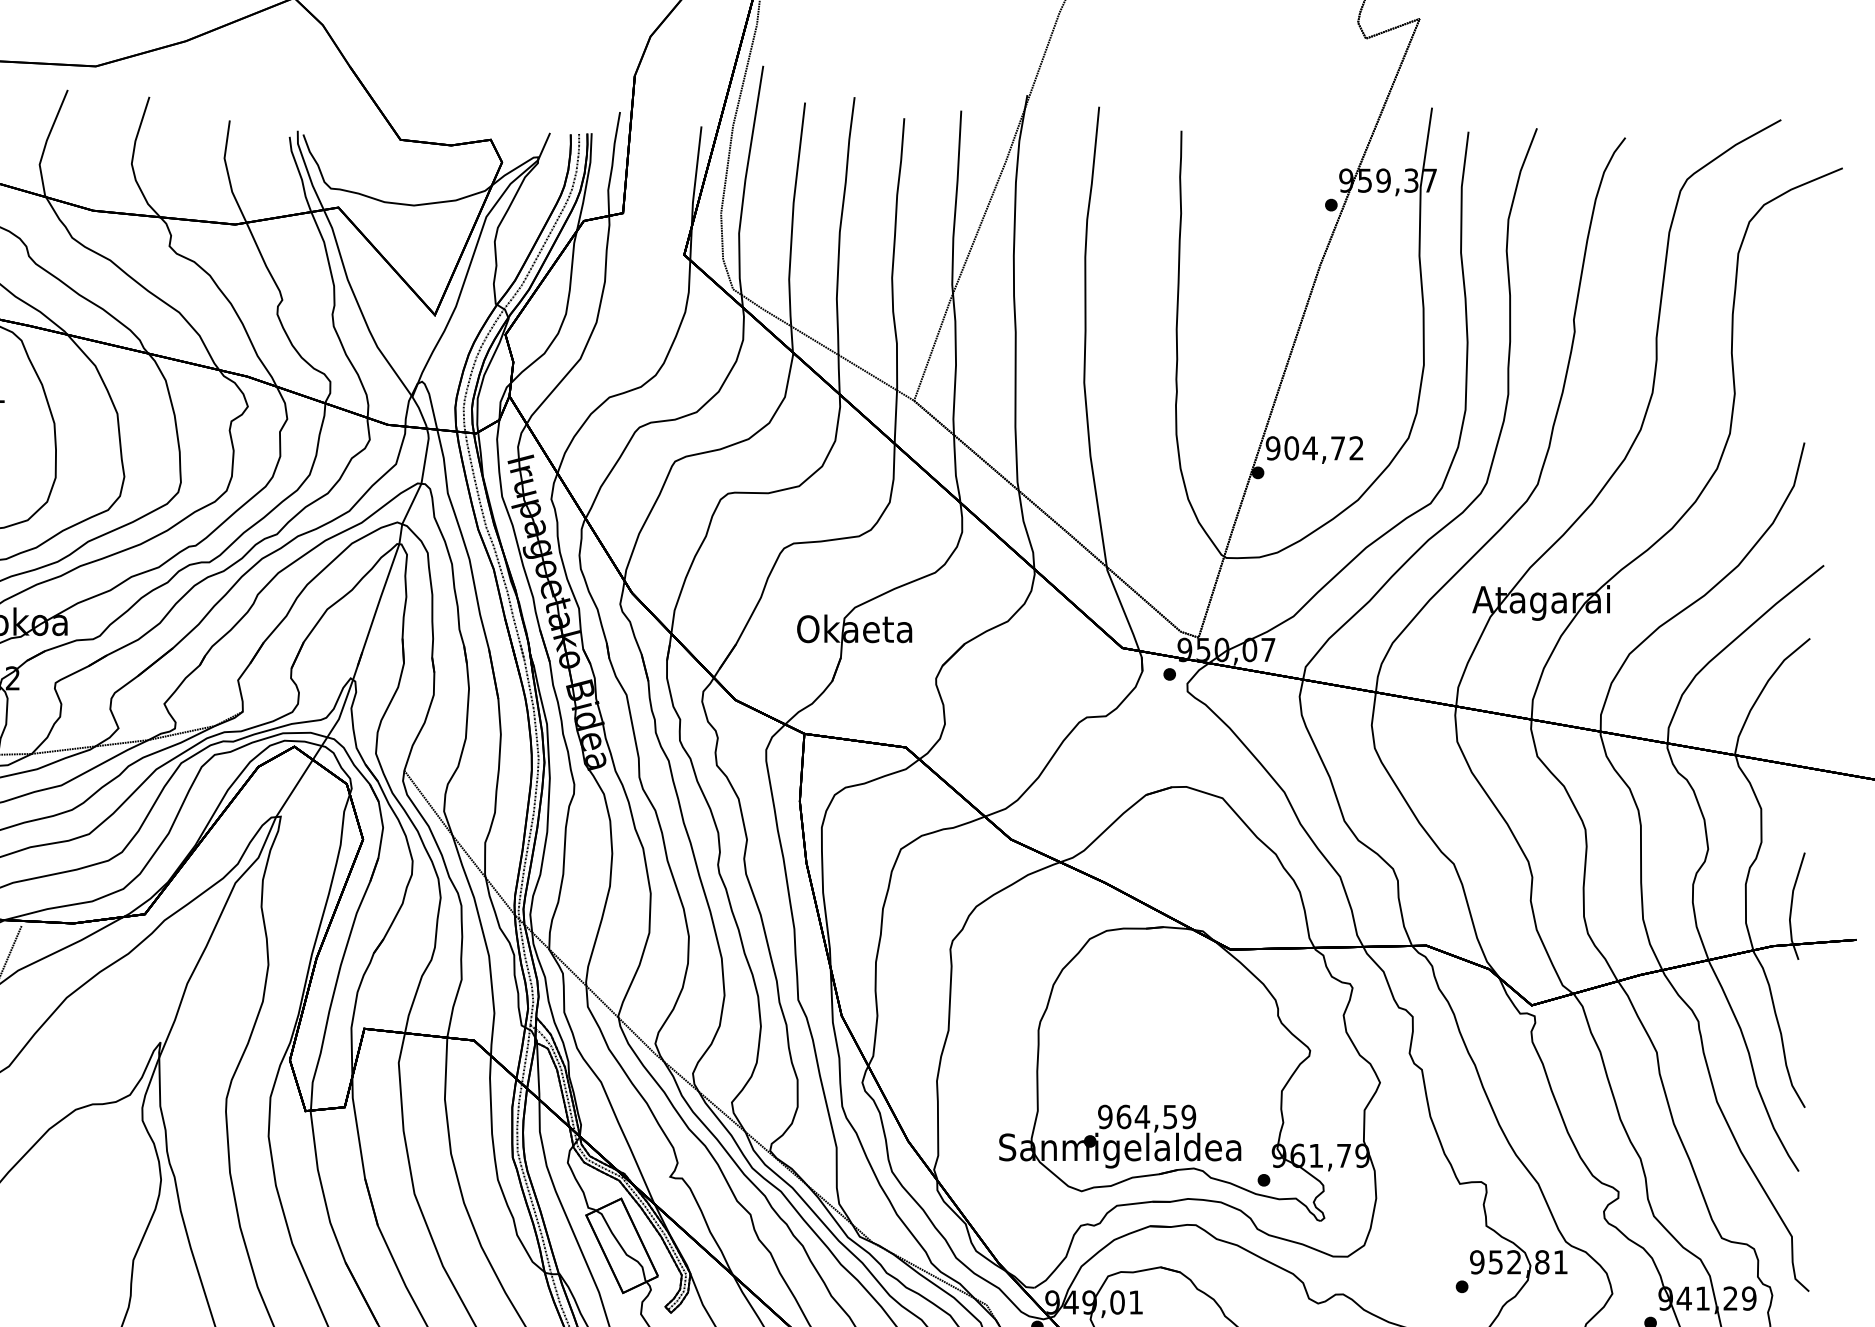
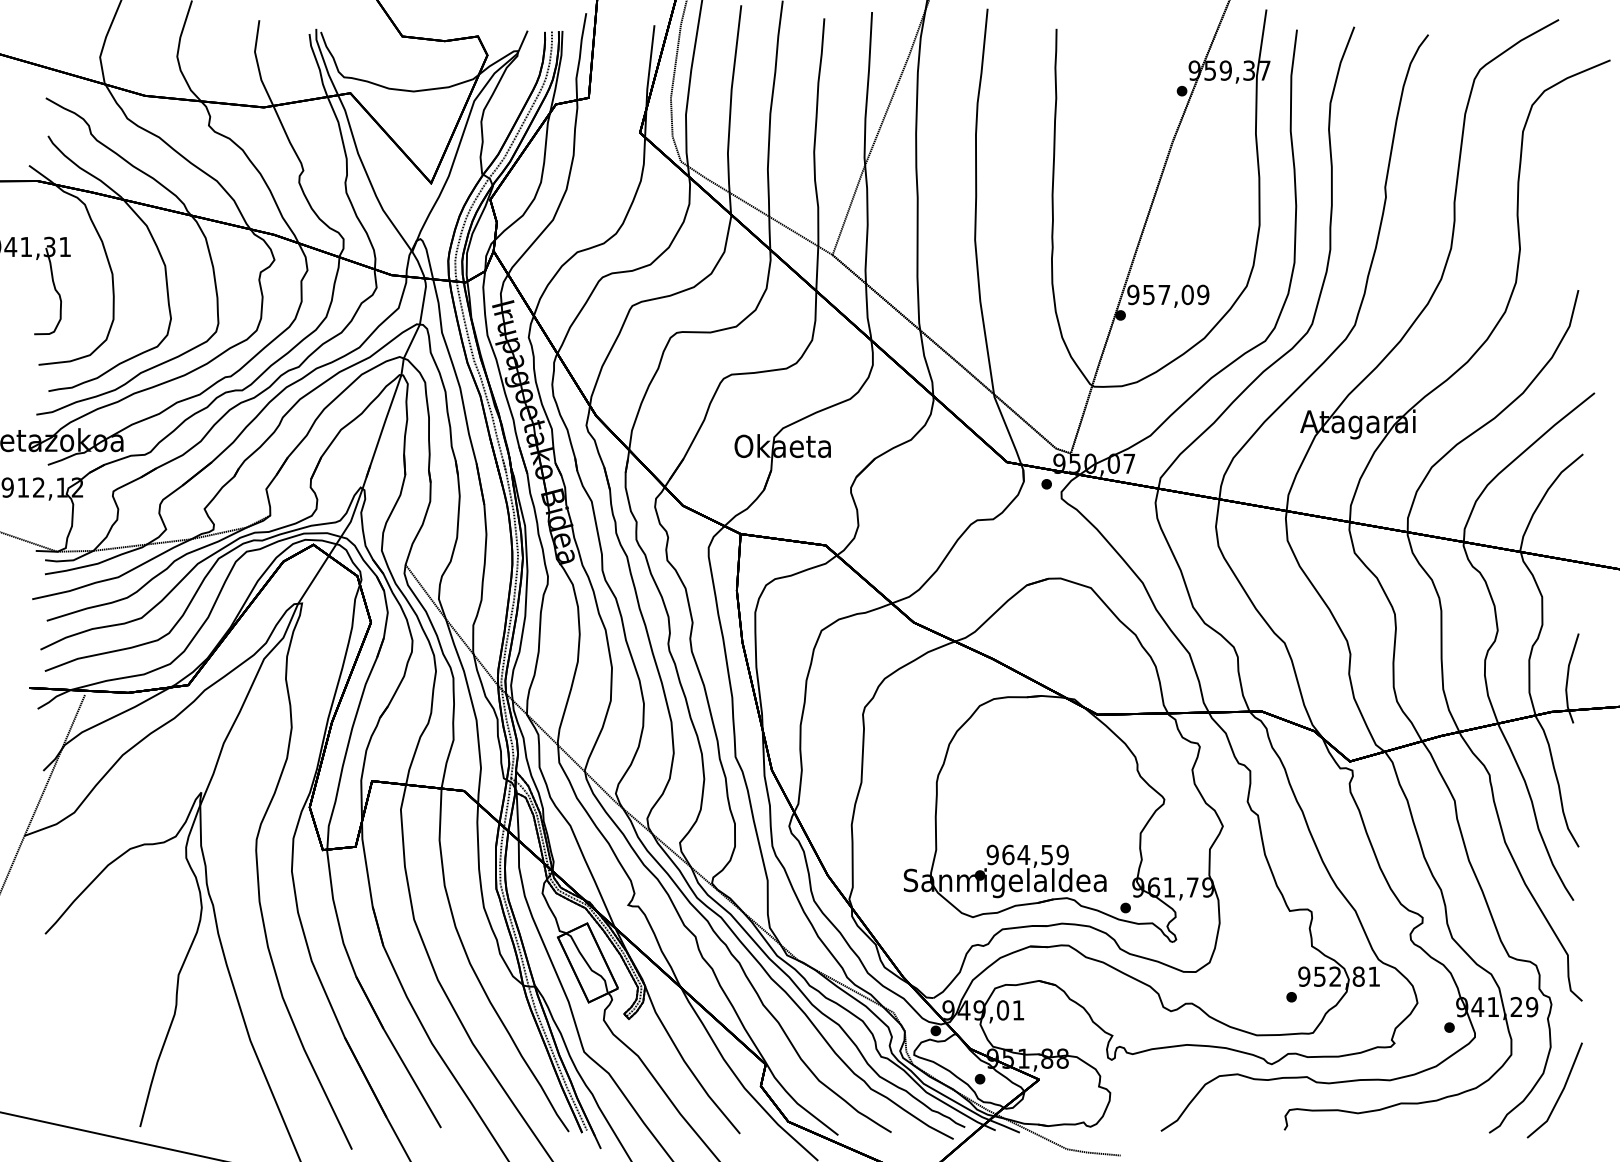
text: (1323, 447) -> (1175, 294), 904,72 -> 957,09

